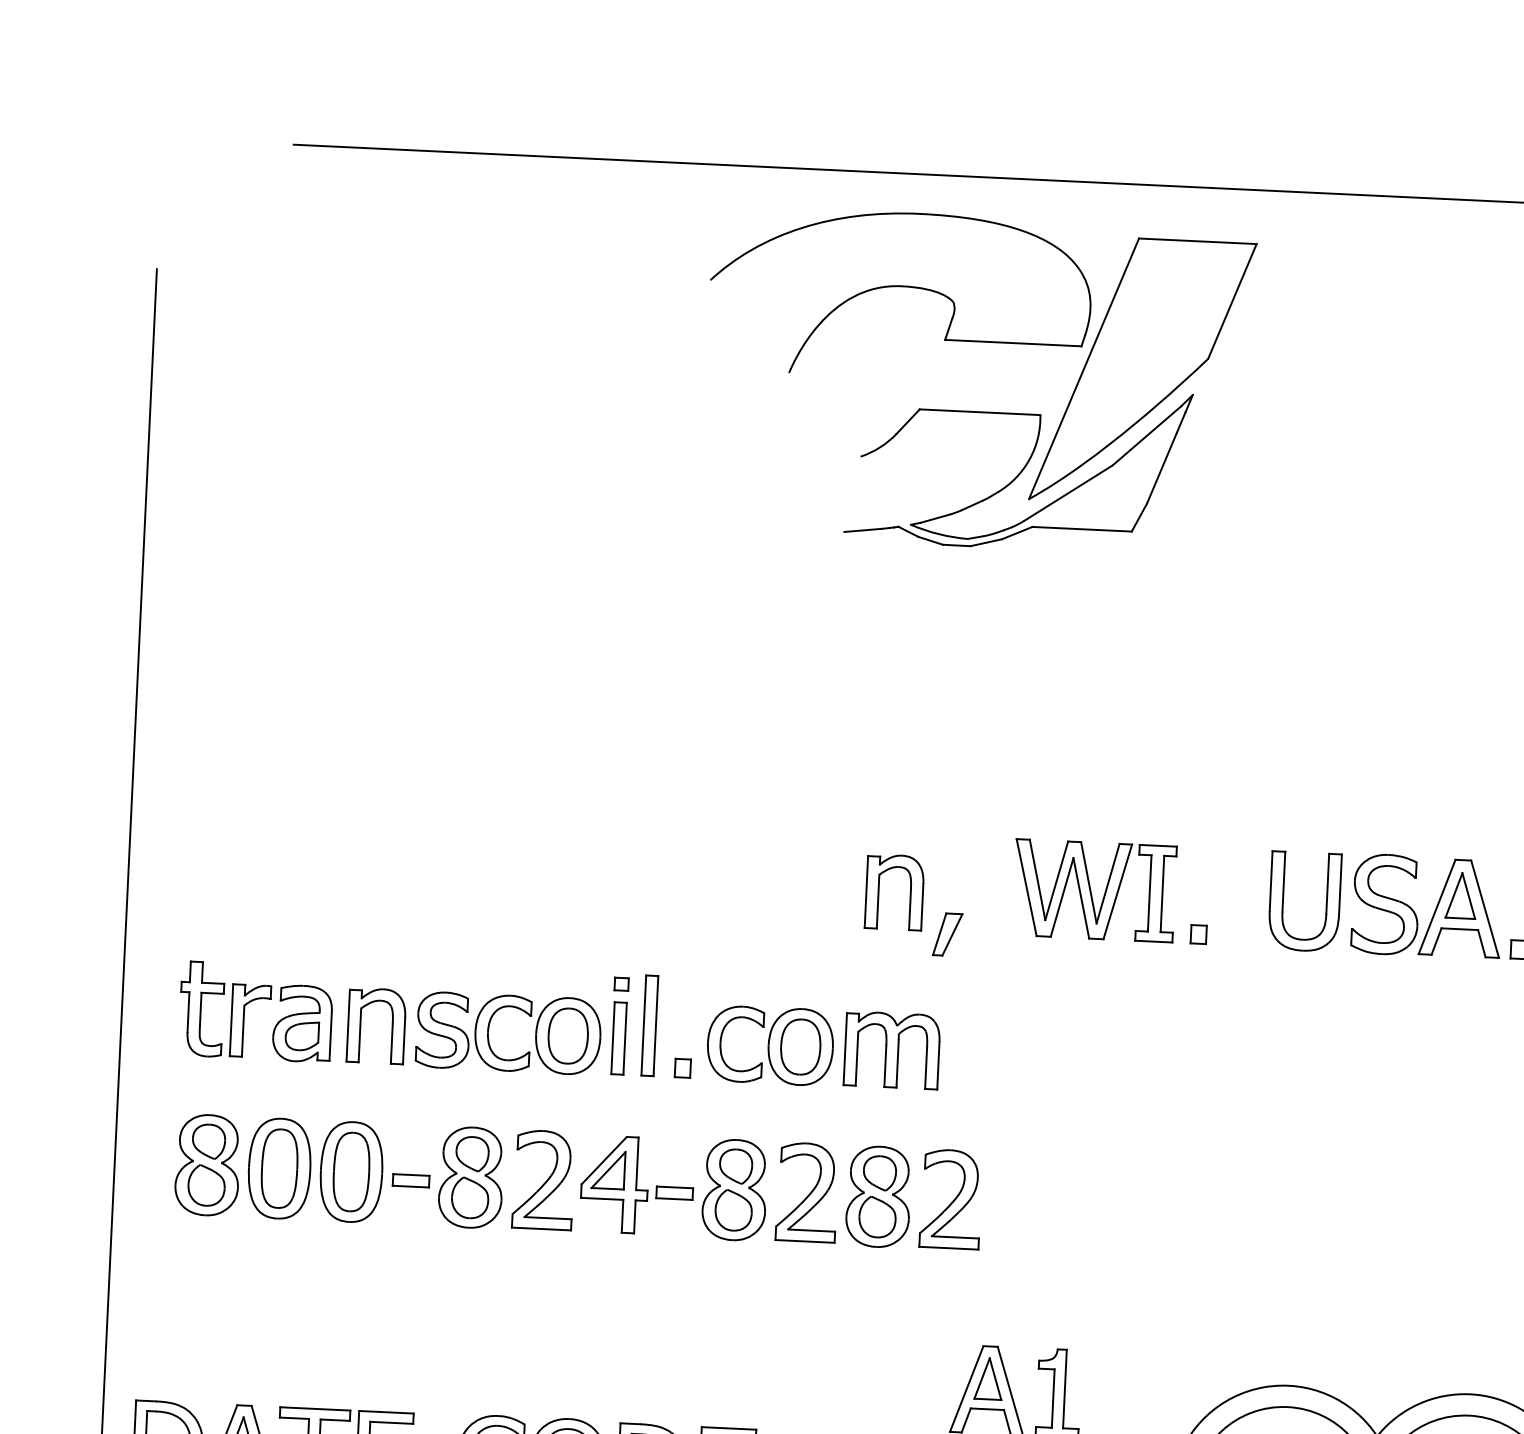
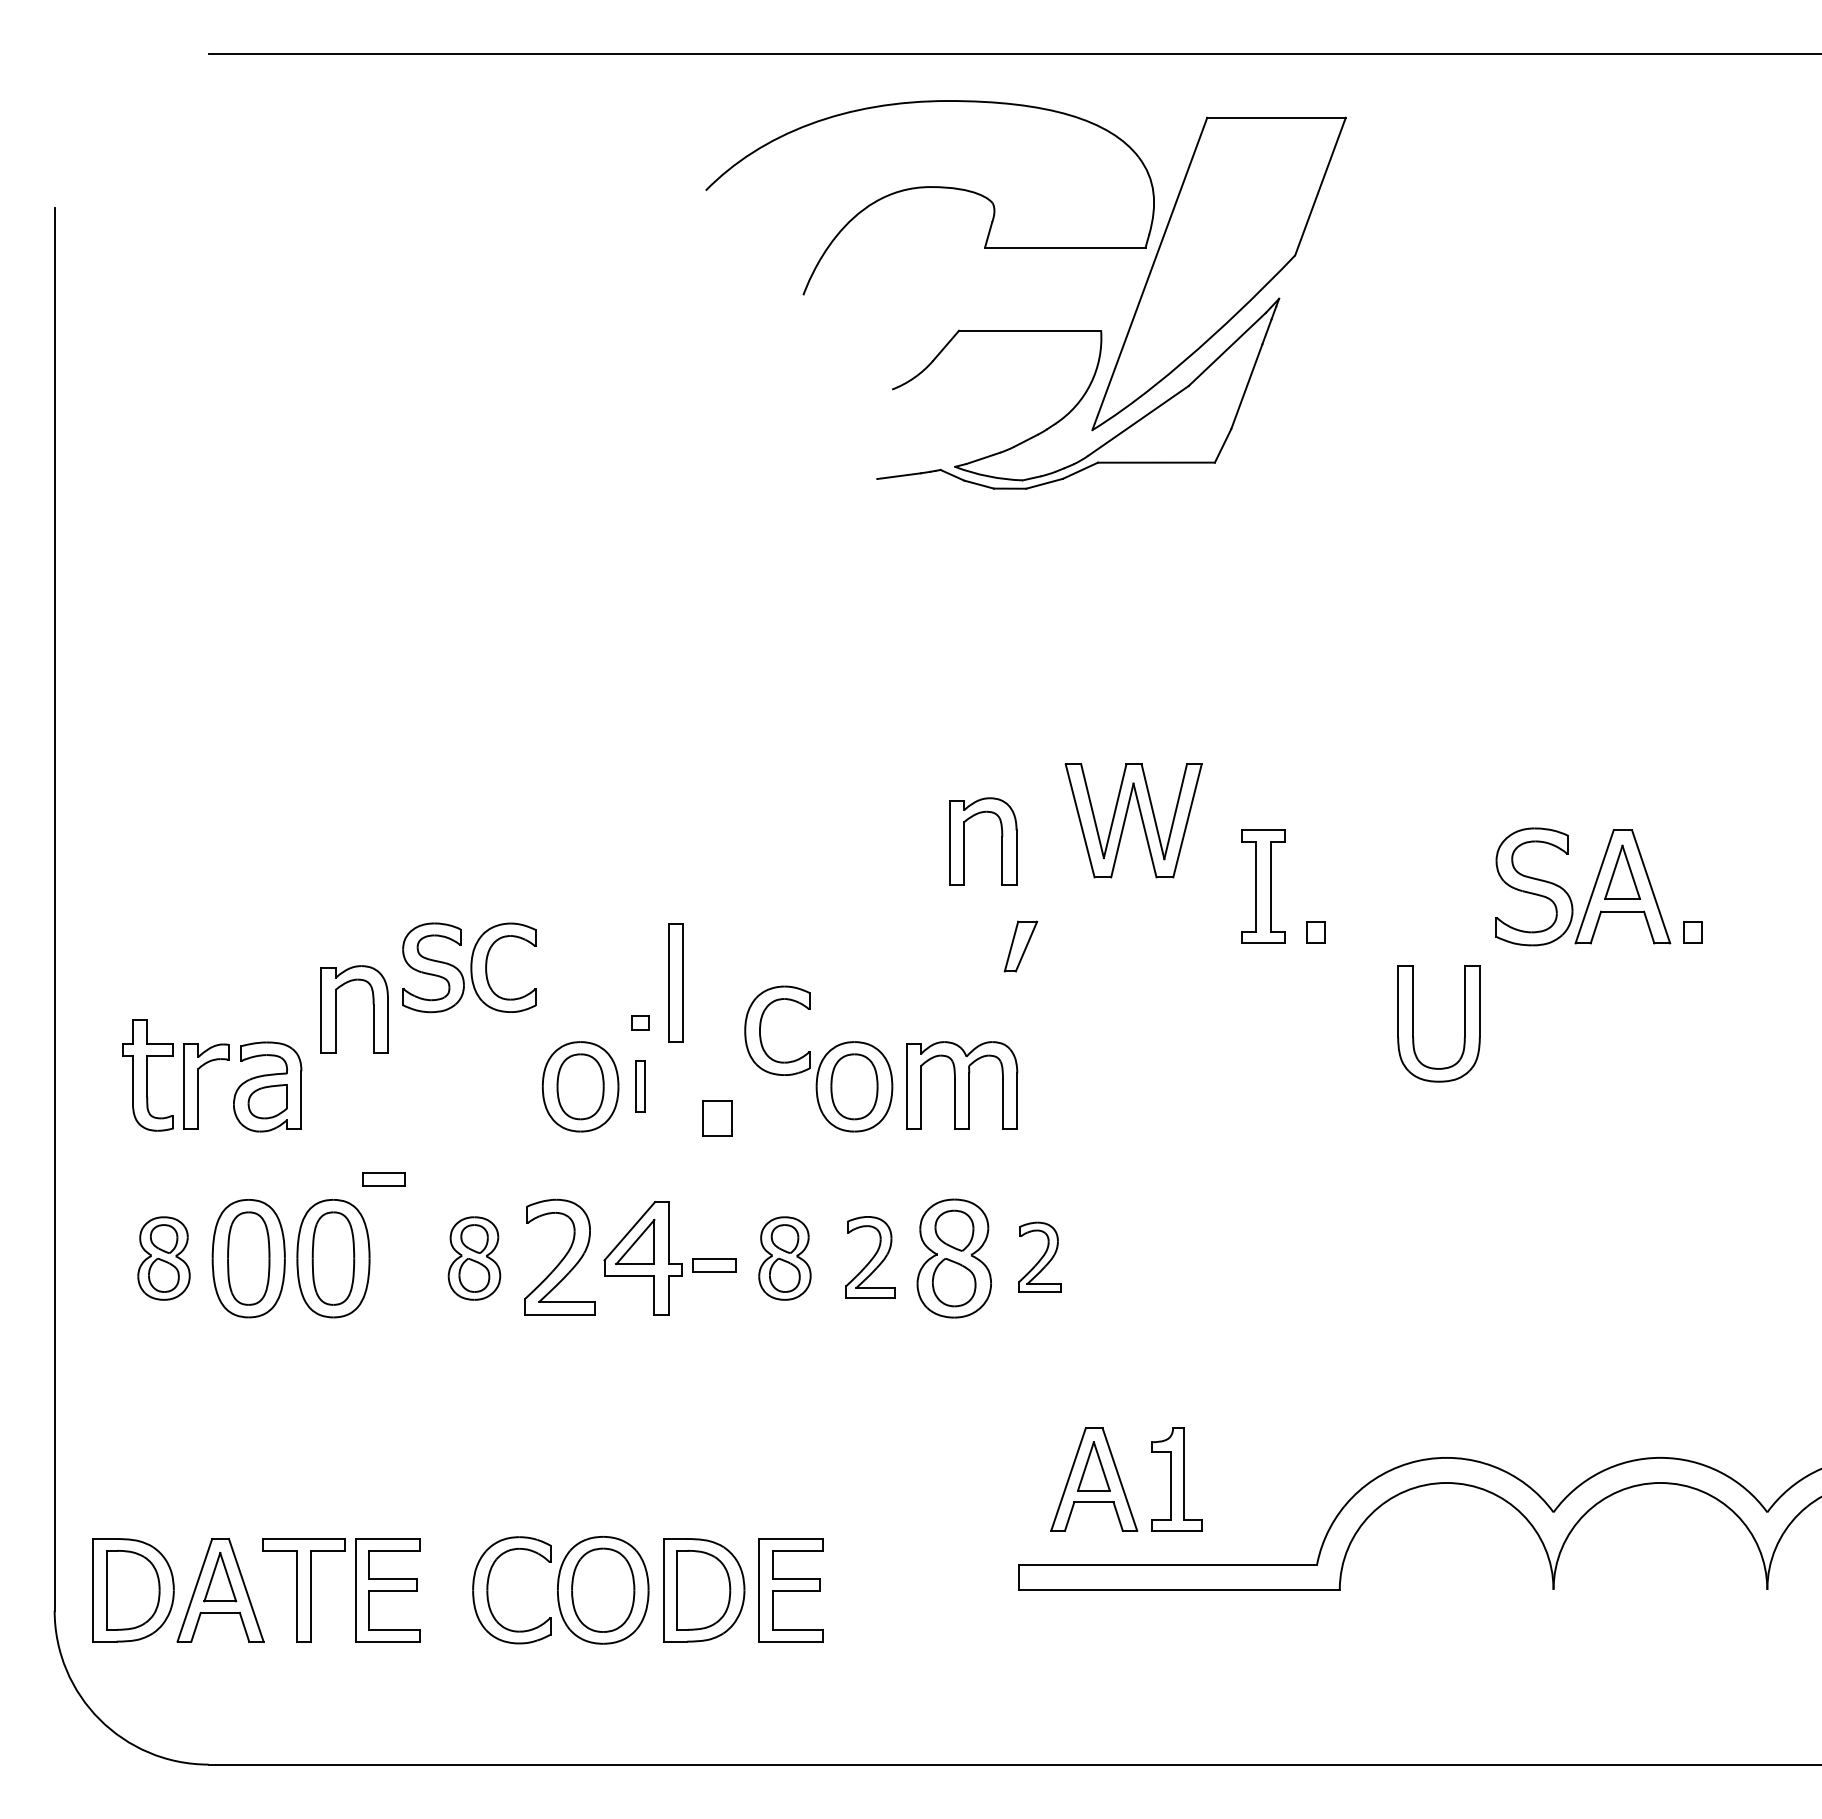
part: (1066, 887) -> (1126, 818), moved
part: (910, 892) -> (1001, 841), moved
part: (1283, 900) -> (1413, 1023), moved
part: (361, 1025) -> (336, 1009), moved
part: (649, 1025) -> (675, 982), moved
part: (473, 1031) -> (469, 967), moved
part: (619, 1038) -> (640, 1086), size x0.6
part: (721, 1039) -> (761, 1026), moved
part: (682, 1068) -> (716, 1118), size x1.6
part: (207, 1165) -> (163, 1258), size x0.7
part: (471, 1177) -> (474, 1258), size x0.7
part: (410, 1180) -> (383, 1179), moved
part: (734, 1190) -> (784, 1258), size x0.7
part: (807, 1191) -> (870, 1256), size x0.7
part: (951, 1198) -> (1039, 1256), size x0.6

